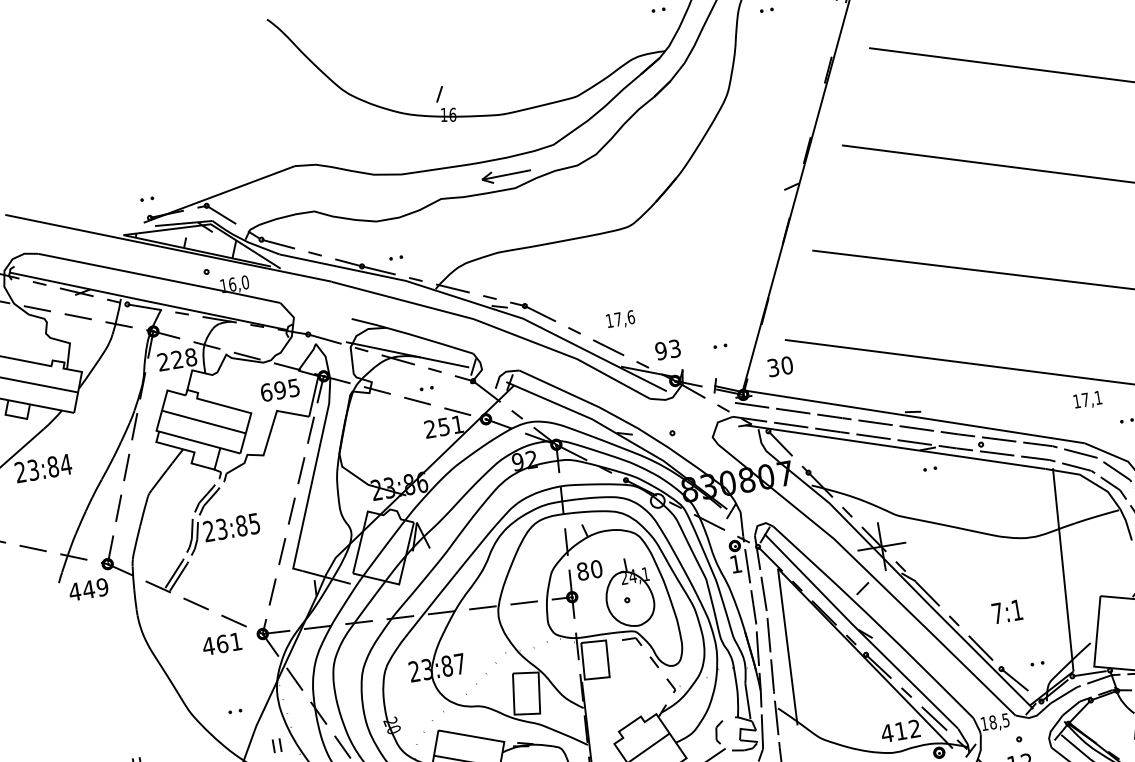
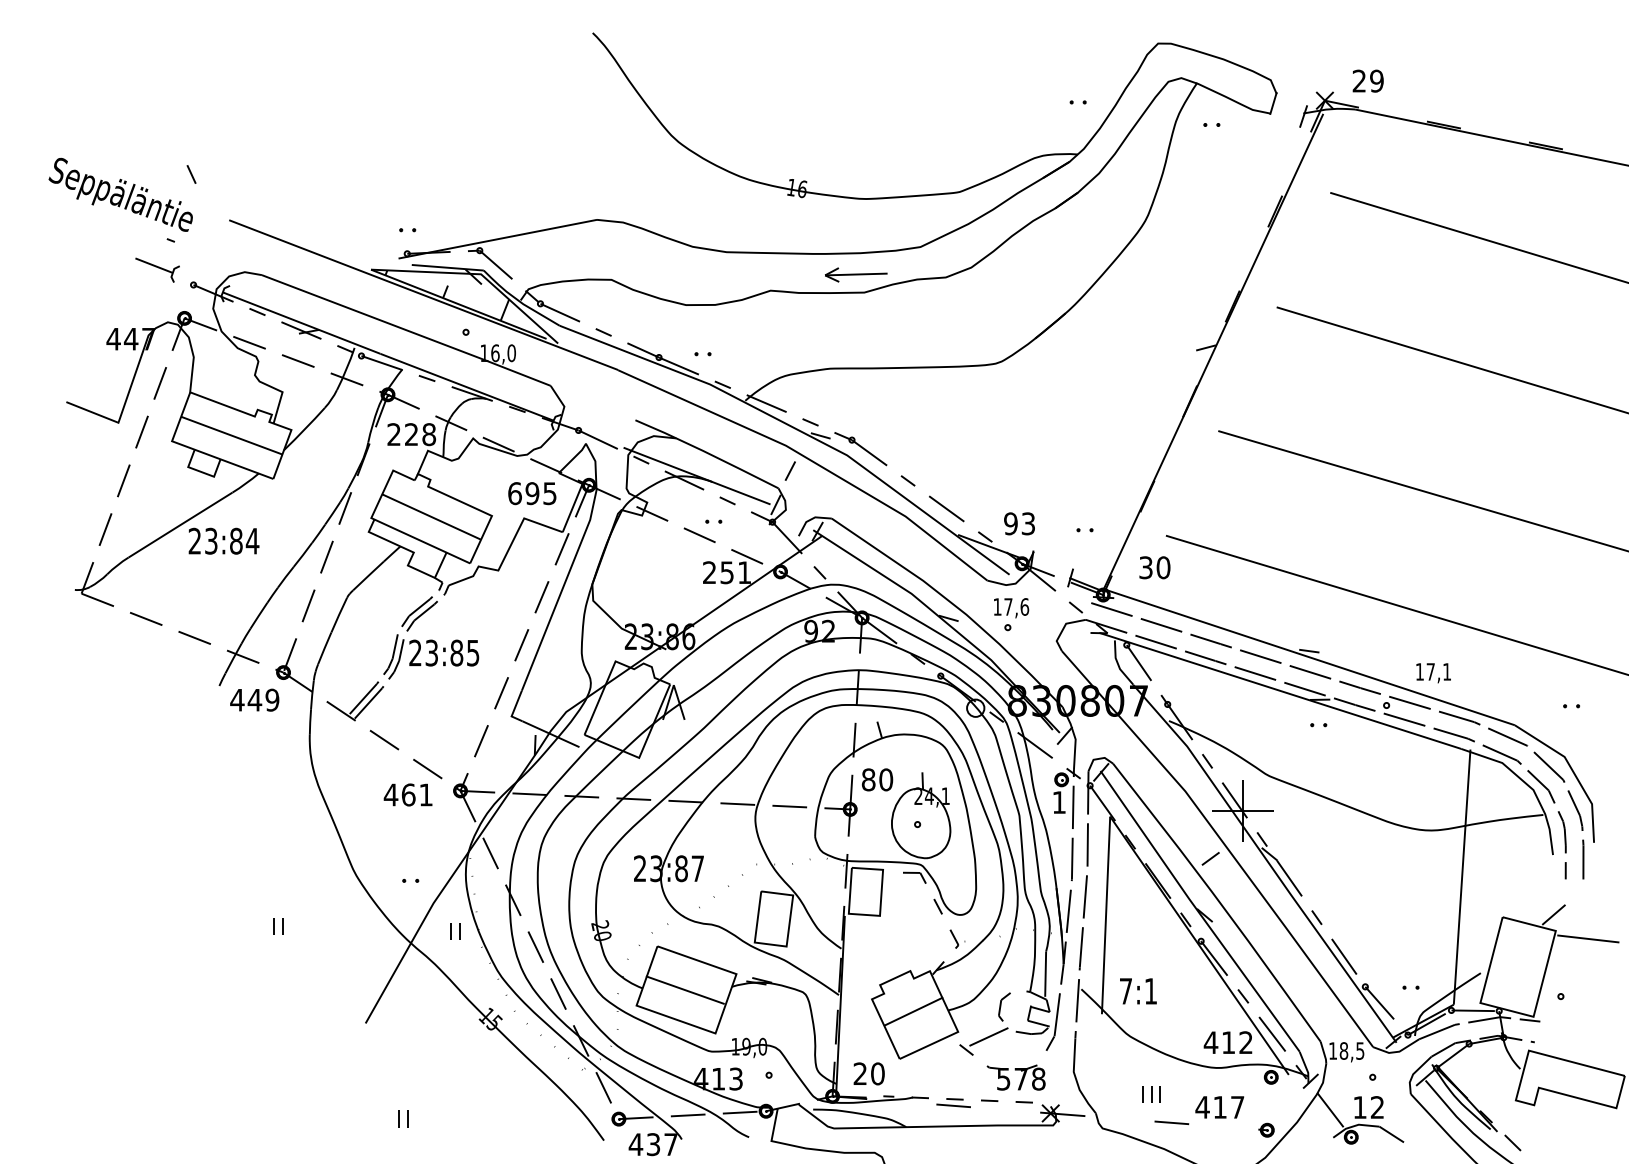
line: (438, 93) -> (789, 470), moved
text: (620, 320) -> (1011, 608), moved
text: (1087, 400) -> (1433, 673), moved
text: (1007, 611) -> (1138, 991), moved

